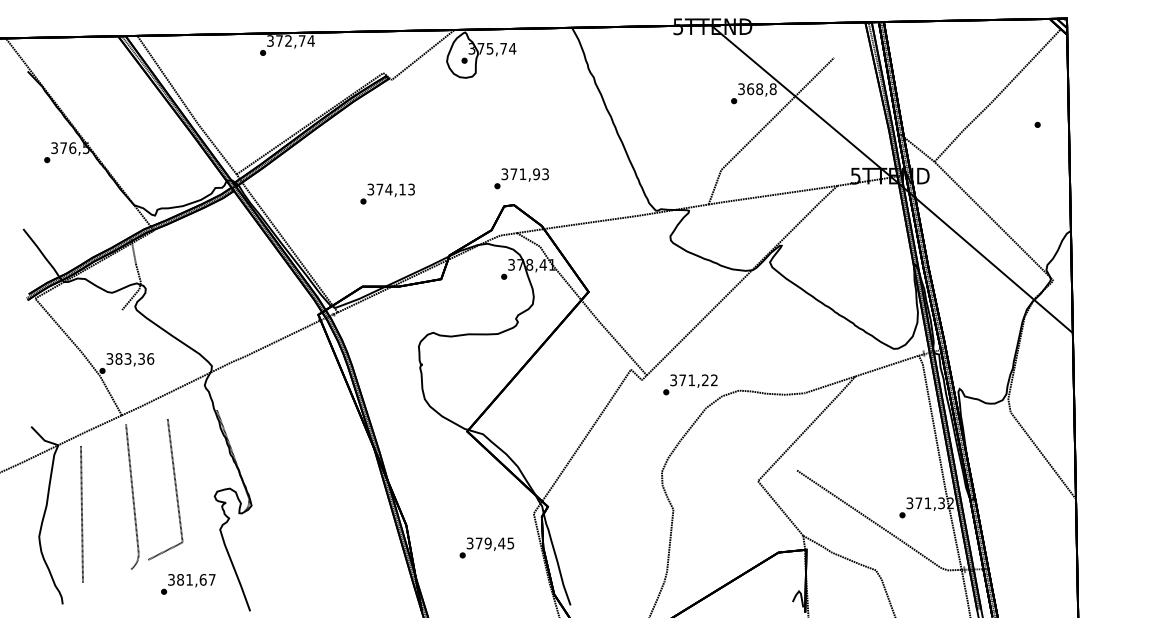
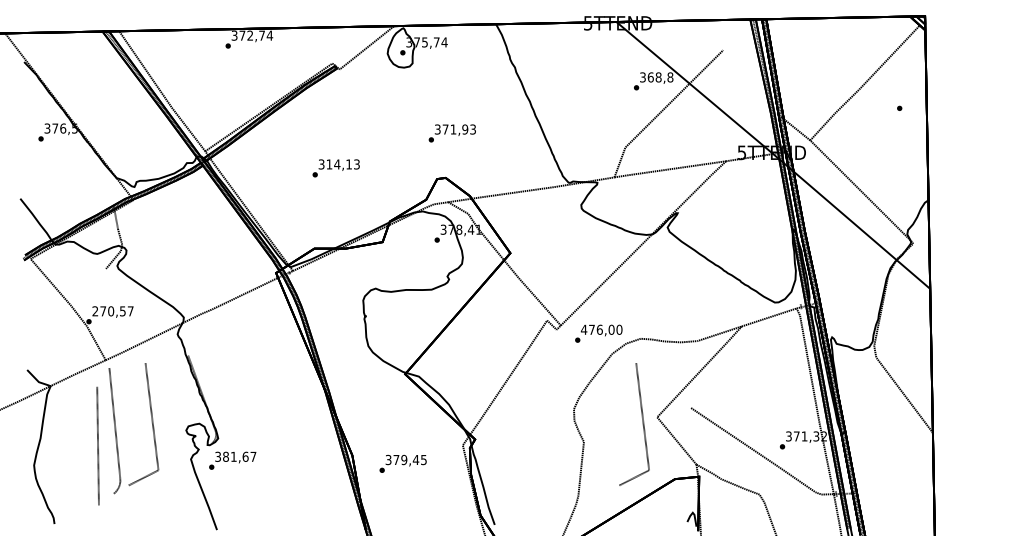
text: (521, 178) -> (452, 133), moved
text: (379, 189) -> (329, 164), 374,13 -> 314,13
text: (130, 358) -> (113, 310), 383,36 -> 270,57
text: (693, 380) -> (601, 329), 371,22 -> 476,00
line: (741, 489) -> (642, 424), added
line: (81, 514) -> (97, 446), moved
text: (486, 547) -> (402, 463), moved
text: (188, 584) -> (232, 460), moved

